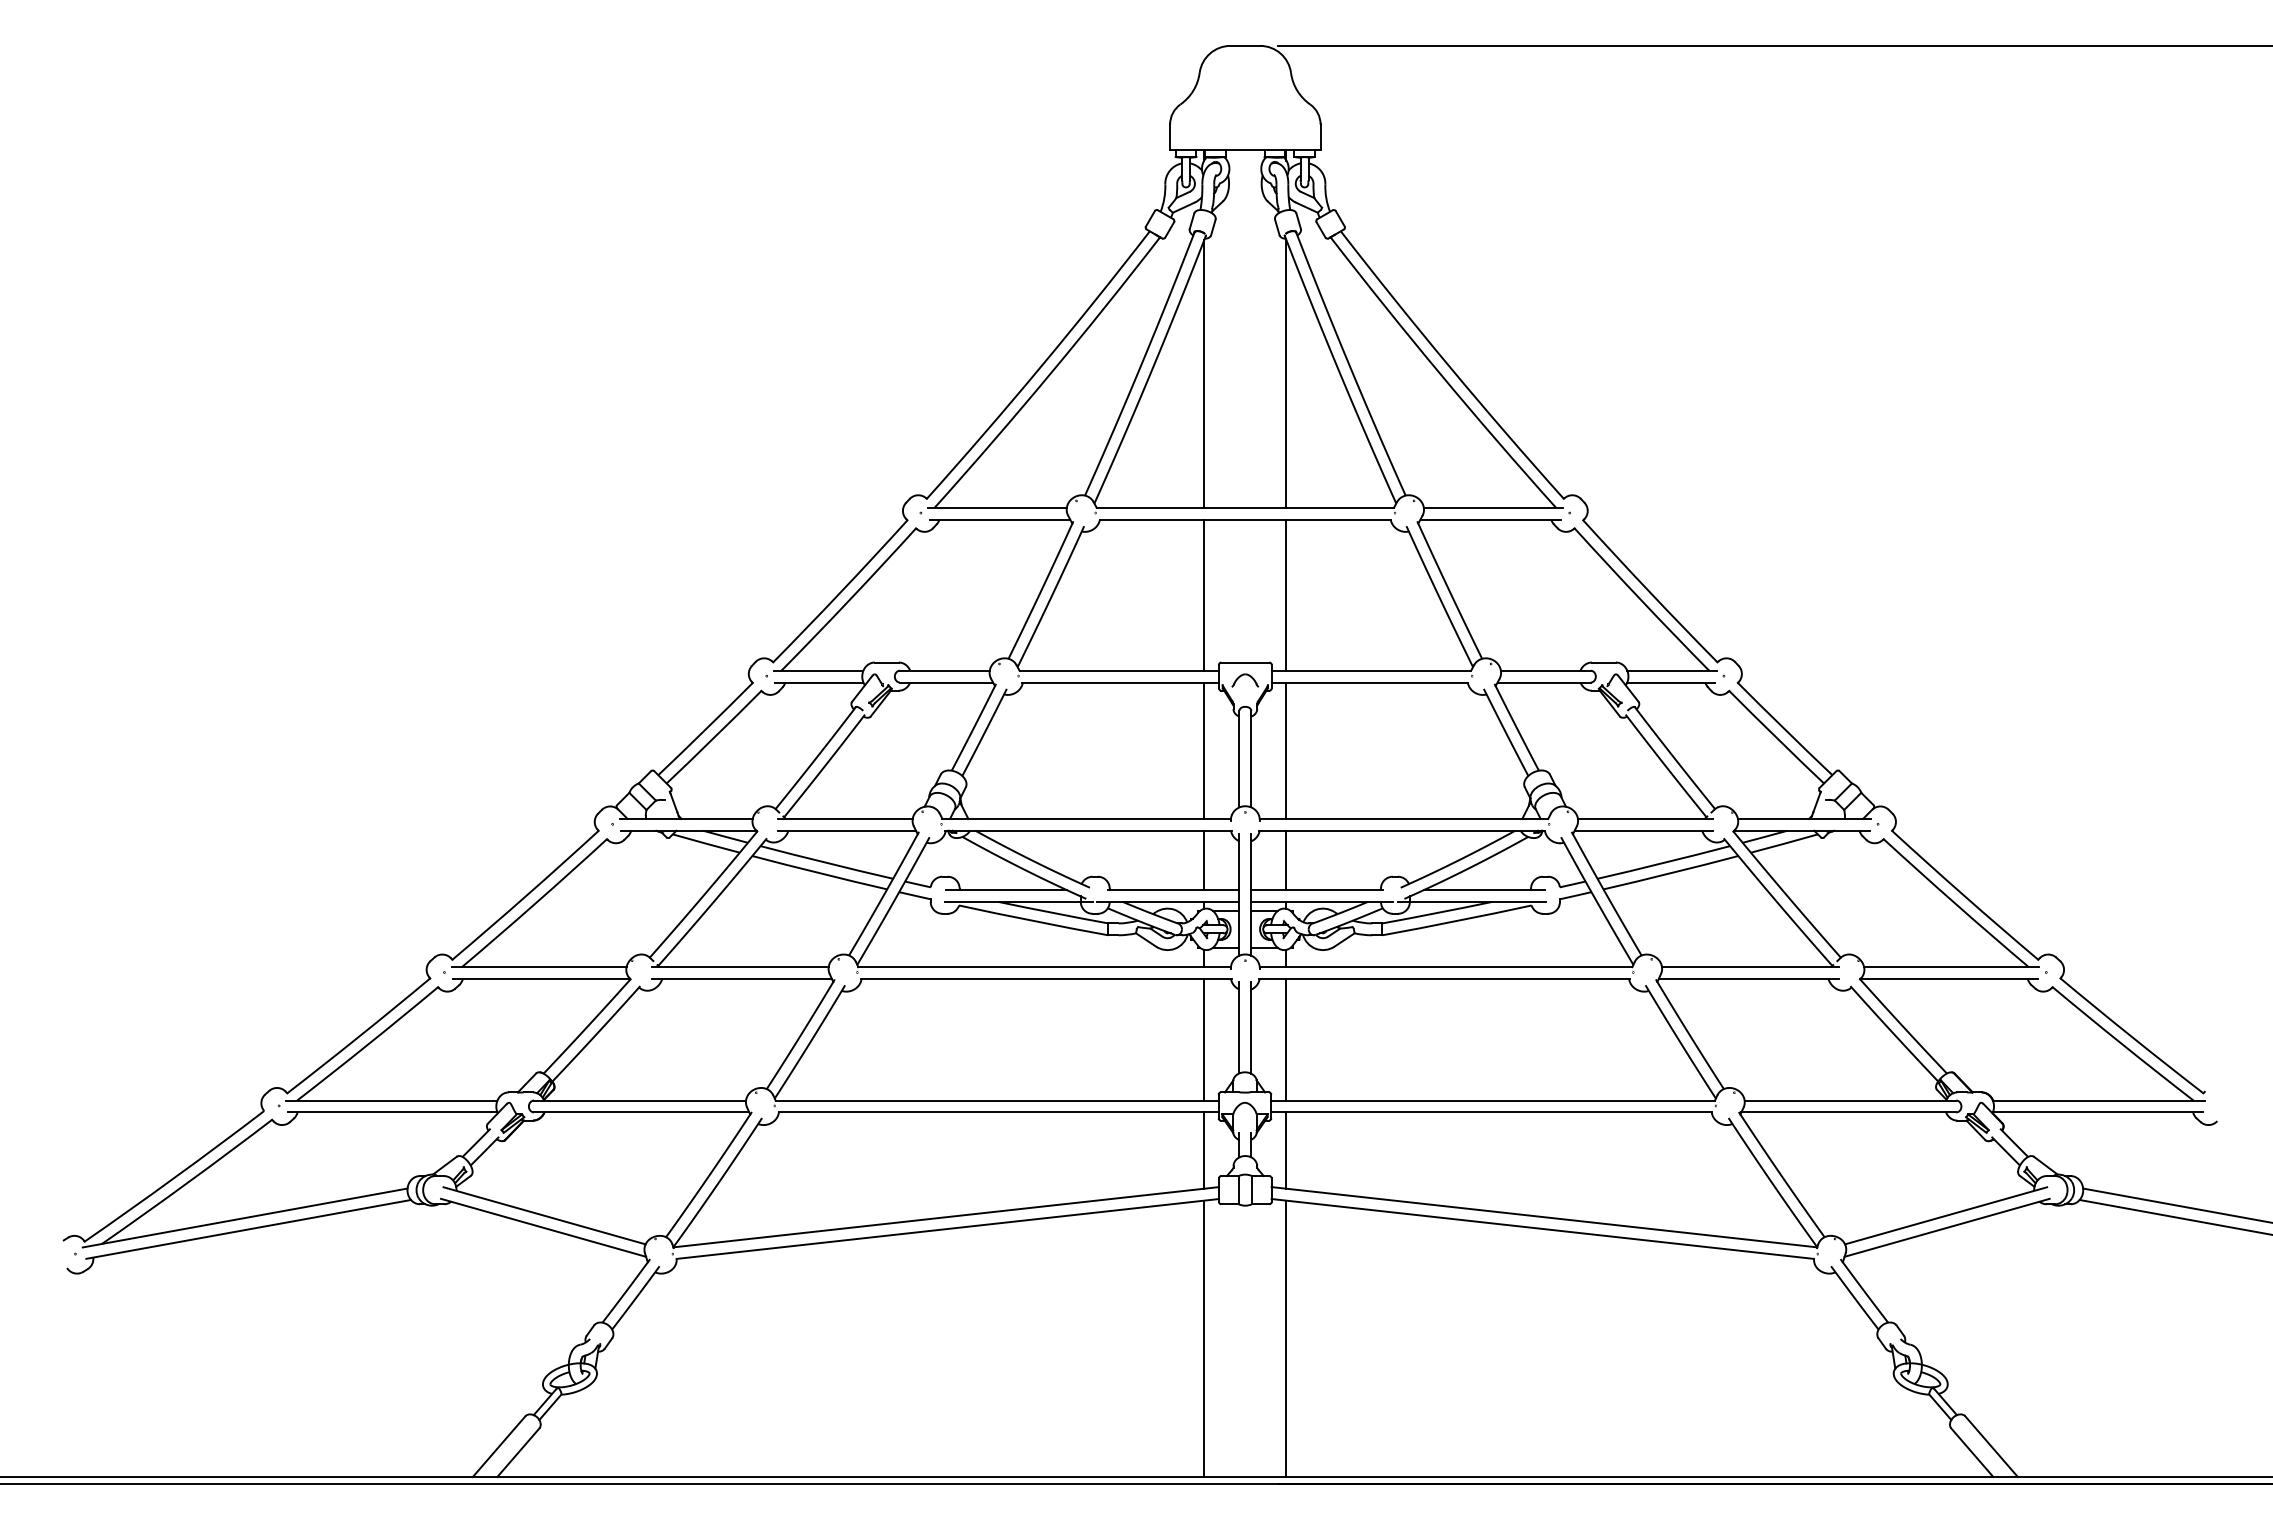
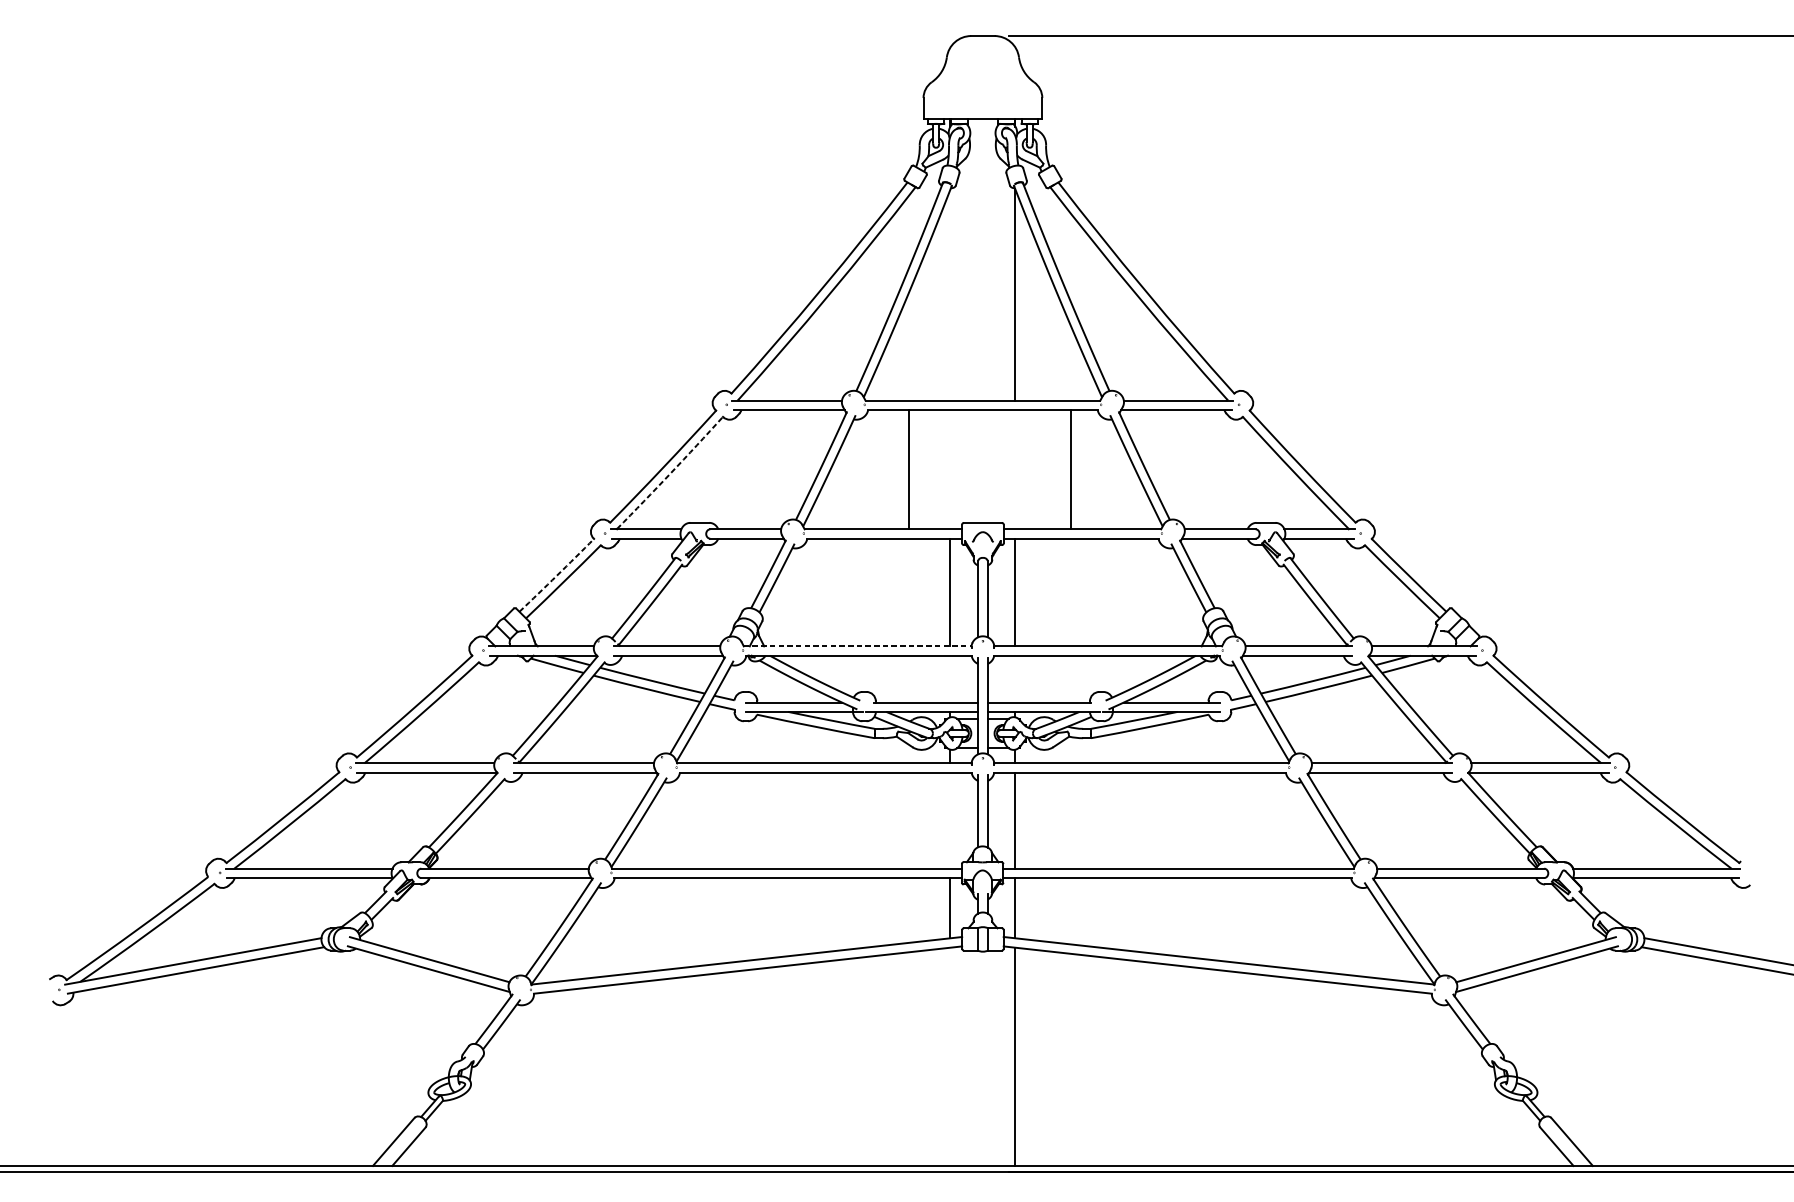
line: (1204, 373) -> (950, 294), removed
line: (1204, 594) -> (908, 469), moved
line: (1286, 594) -> (1070, 469), moved
arc: (849, 600) -> (670, 473), solid -> dashed
arc: (705, 729) -> (556, 575), solid -> dashed
line: (1087, 818) -> (858, 646), solid -> dashed
line: (1204, 860) -> (950, 679), removed
line: (1286, 860) -> (1015, 679), removed
line: (1204, 1039) -> (950, 820), removed
line: (1204, 1338) -> (950, 1056), removed

